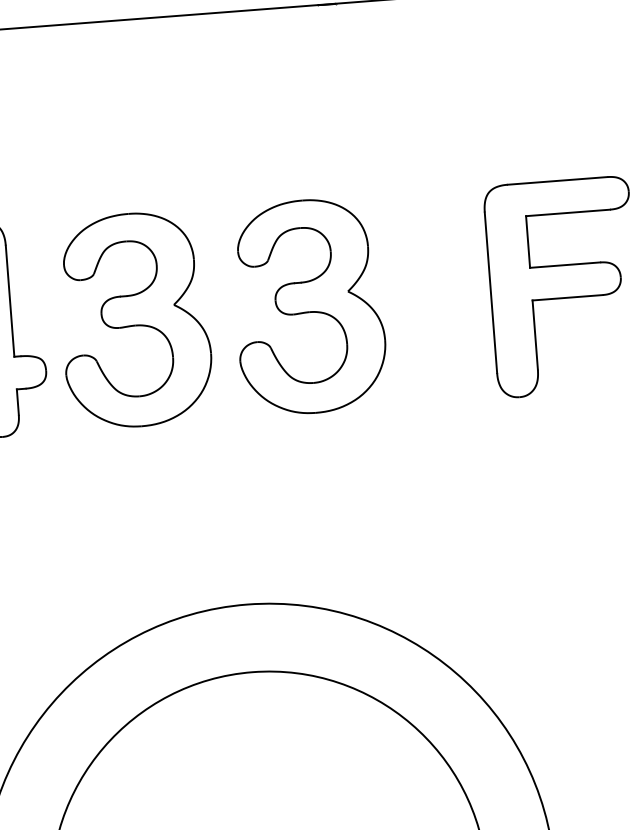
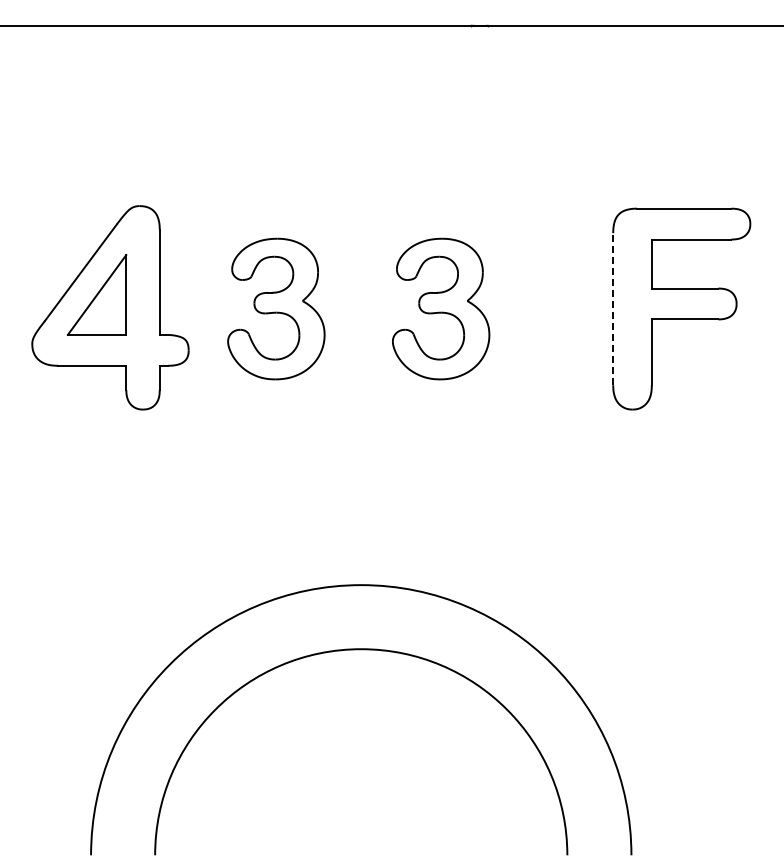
line: (491, 292) -> (613, 308), solid -> dashed
part: (308, 306) -> (440, 308), size x0.7
part: (135, 319) -> (276, 308), size x0.7

